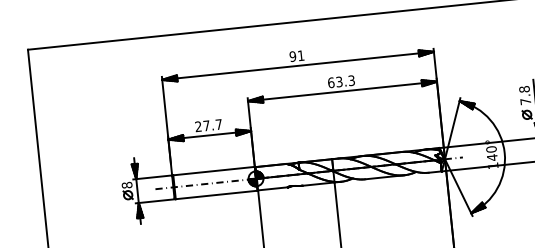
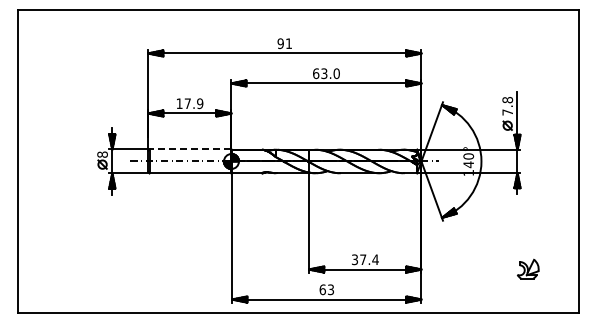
text: (351, 80) -> (336, 73), 63.3 -> 63.0
text: (208, 125) -> (189, 103), 27.7 -> 17.9
line: (214, 171) -> (190, 149), solid -> dashed

